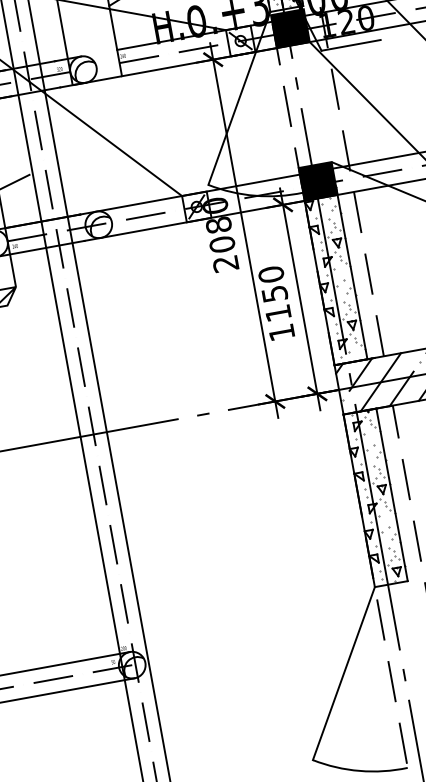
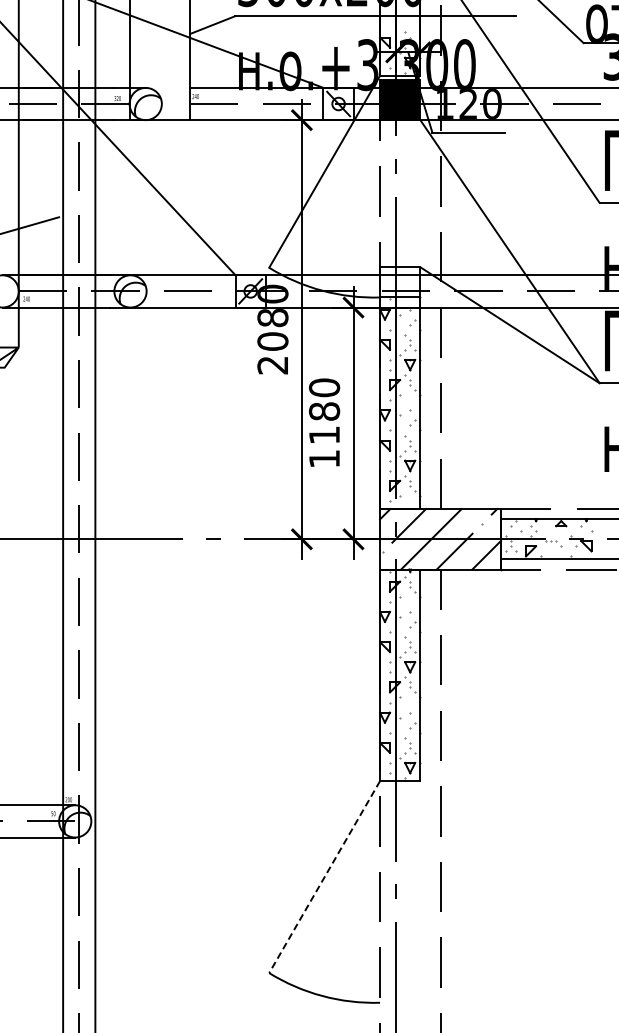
fill: (318, 181) -> (400, 287), removed
text: (274, 293) -> (324, 411), 1150 -> 1180
line: (343, 673) -> (324, 877), solid -> dashed

